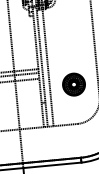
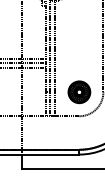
part: (74, 84) -> (79, 92), moved

